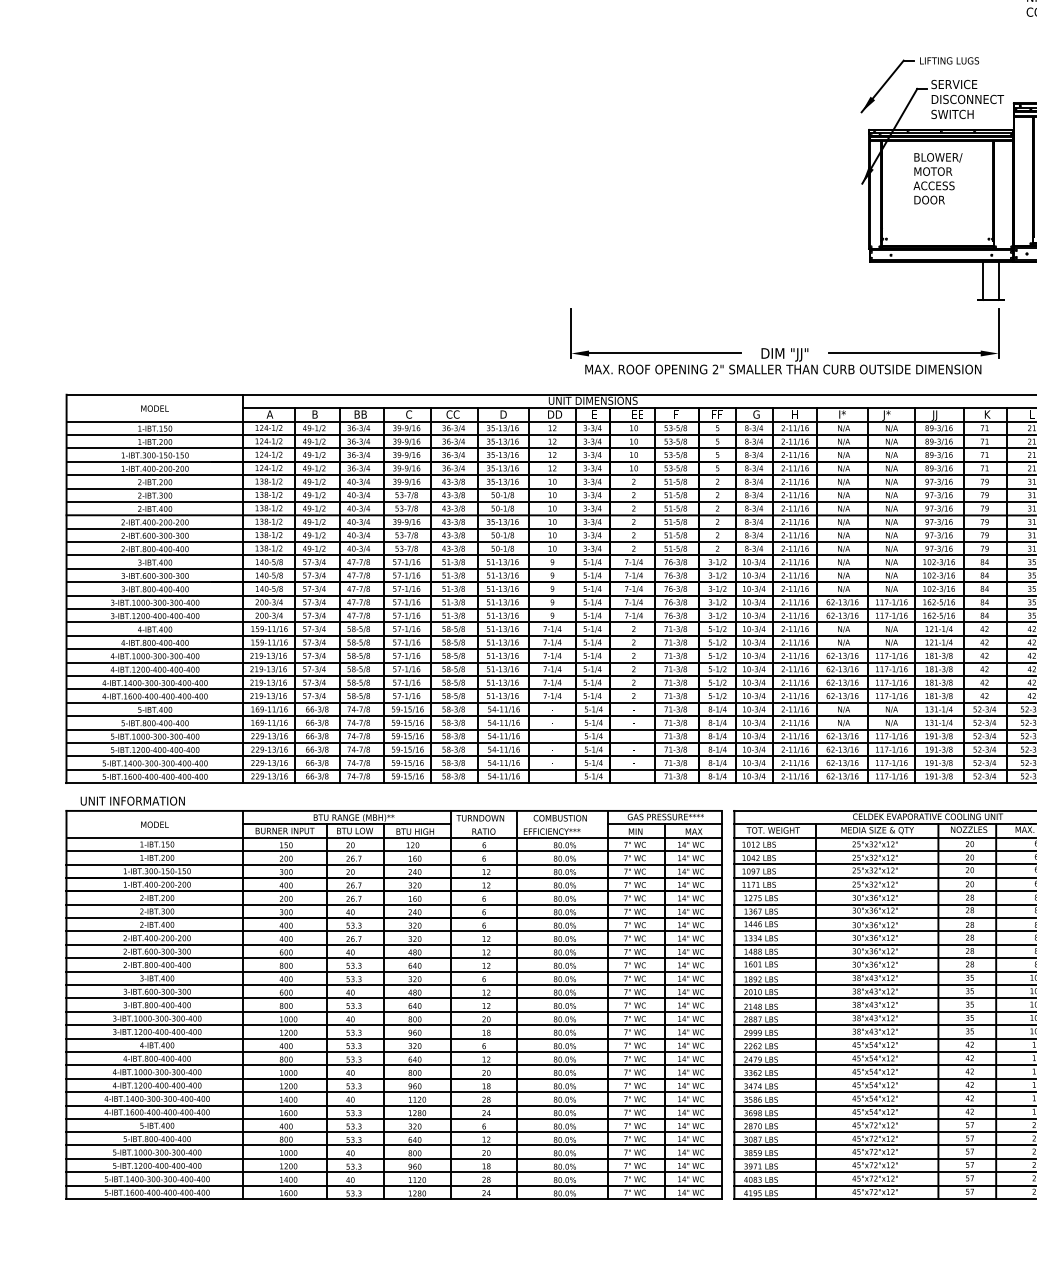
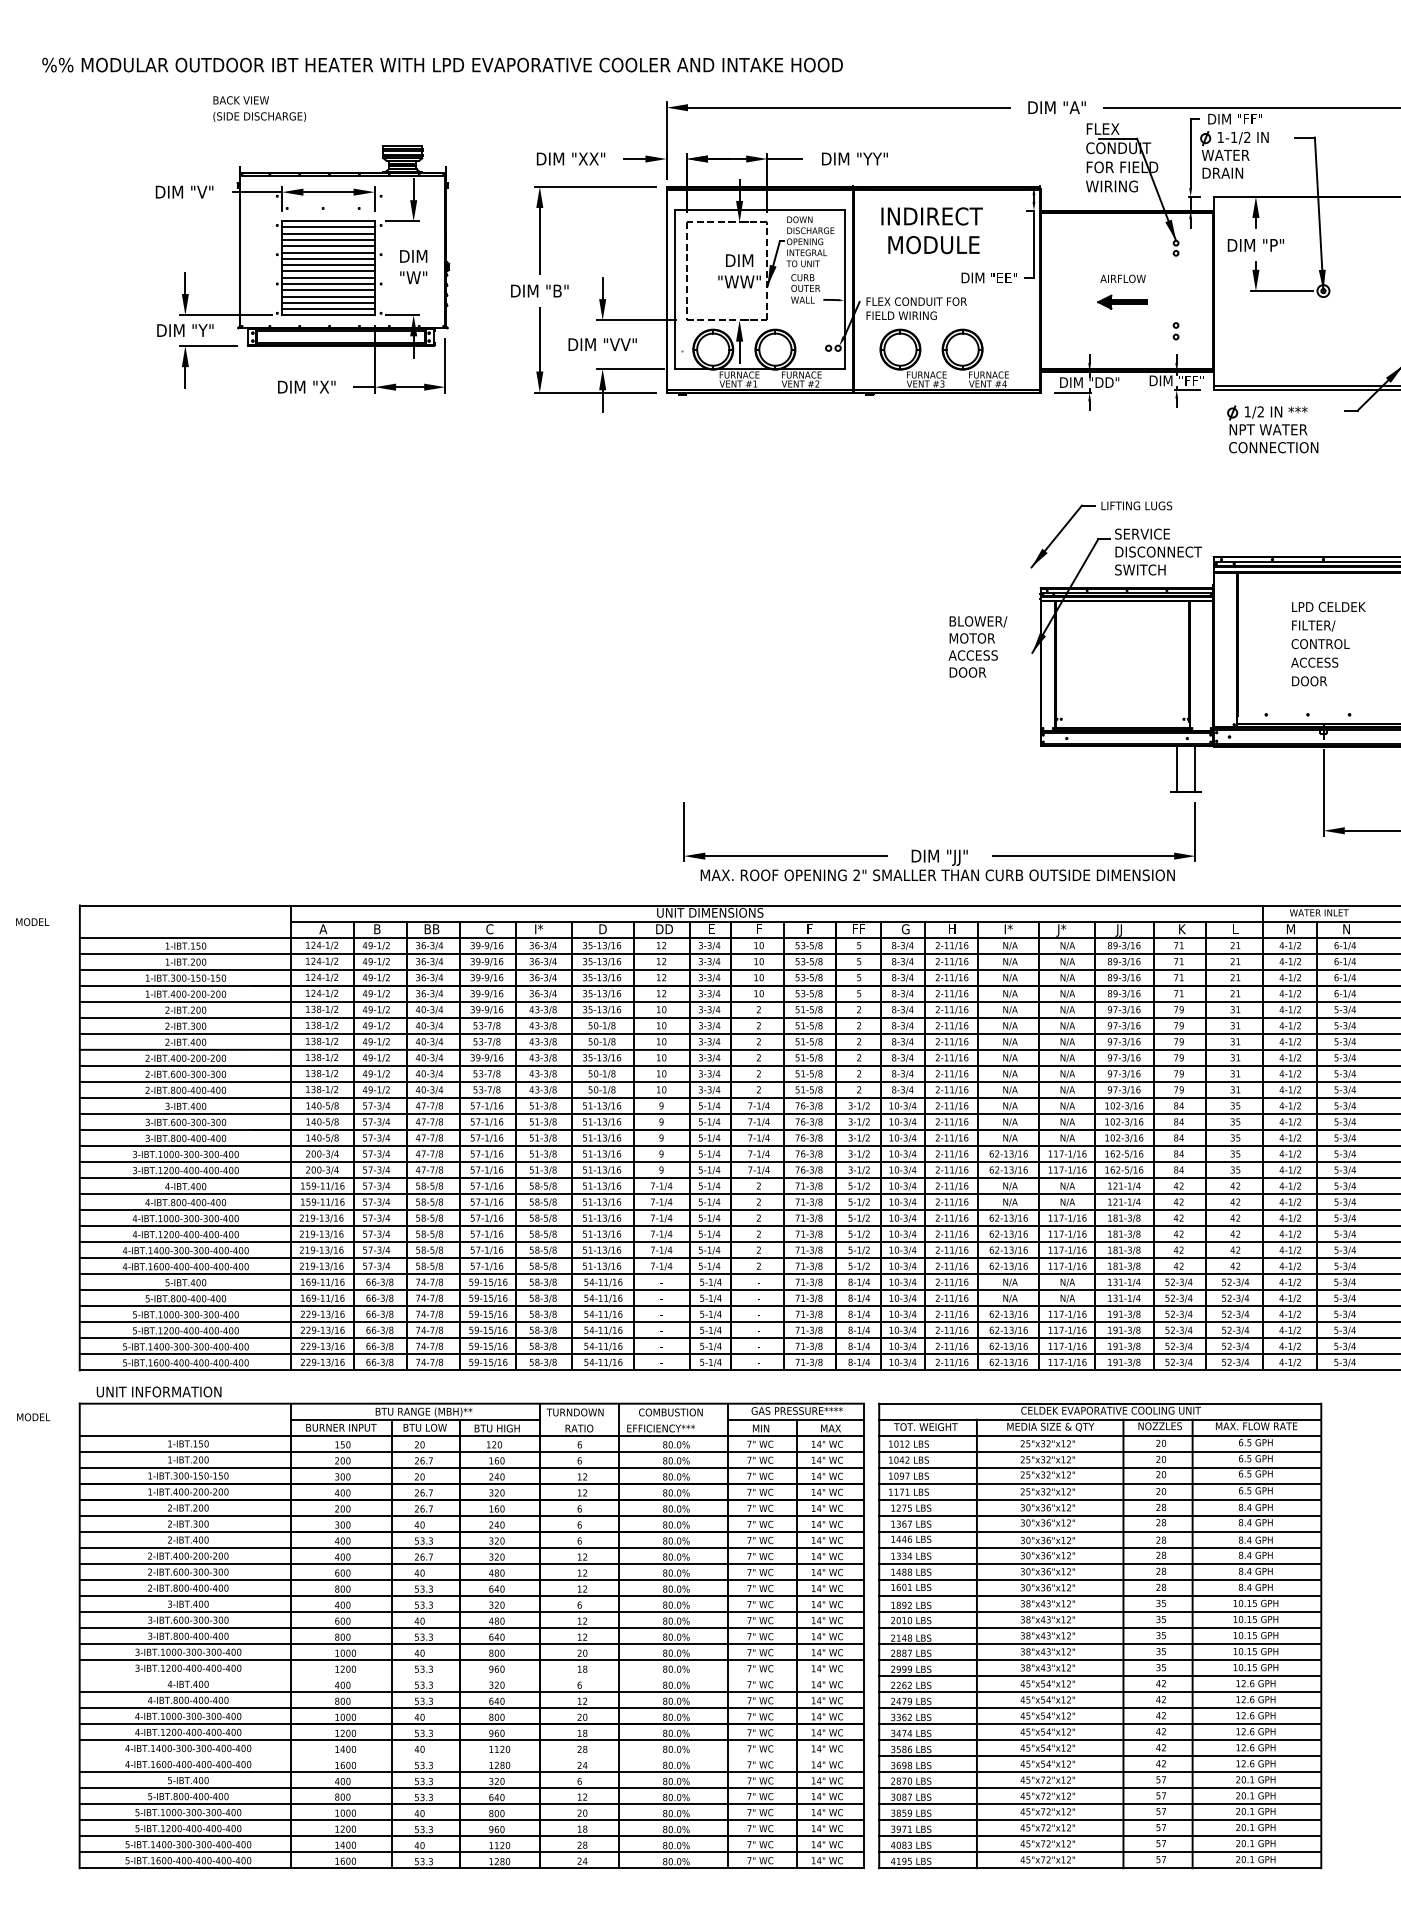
text: (937, 178) -> (977, 646), moved
text: (154, 408) -> (32, 921), moved
text: (637, 413) -> (763, 928), EE -> F
text: (453, 414) -> (542, 929), CC -> I*
text: (154, 824) -> (33, 1417), moved
line: (393, 1038) -> (471, 1676), removed
line: (393, 1105) -> (471, 1756), removed

